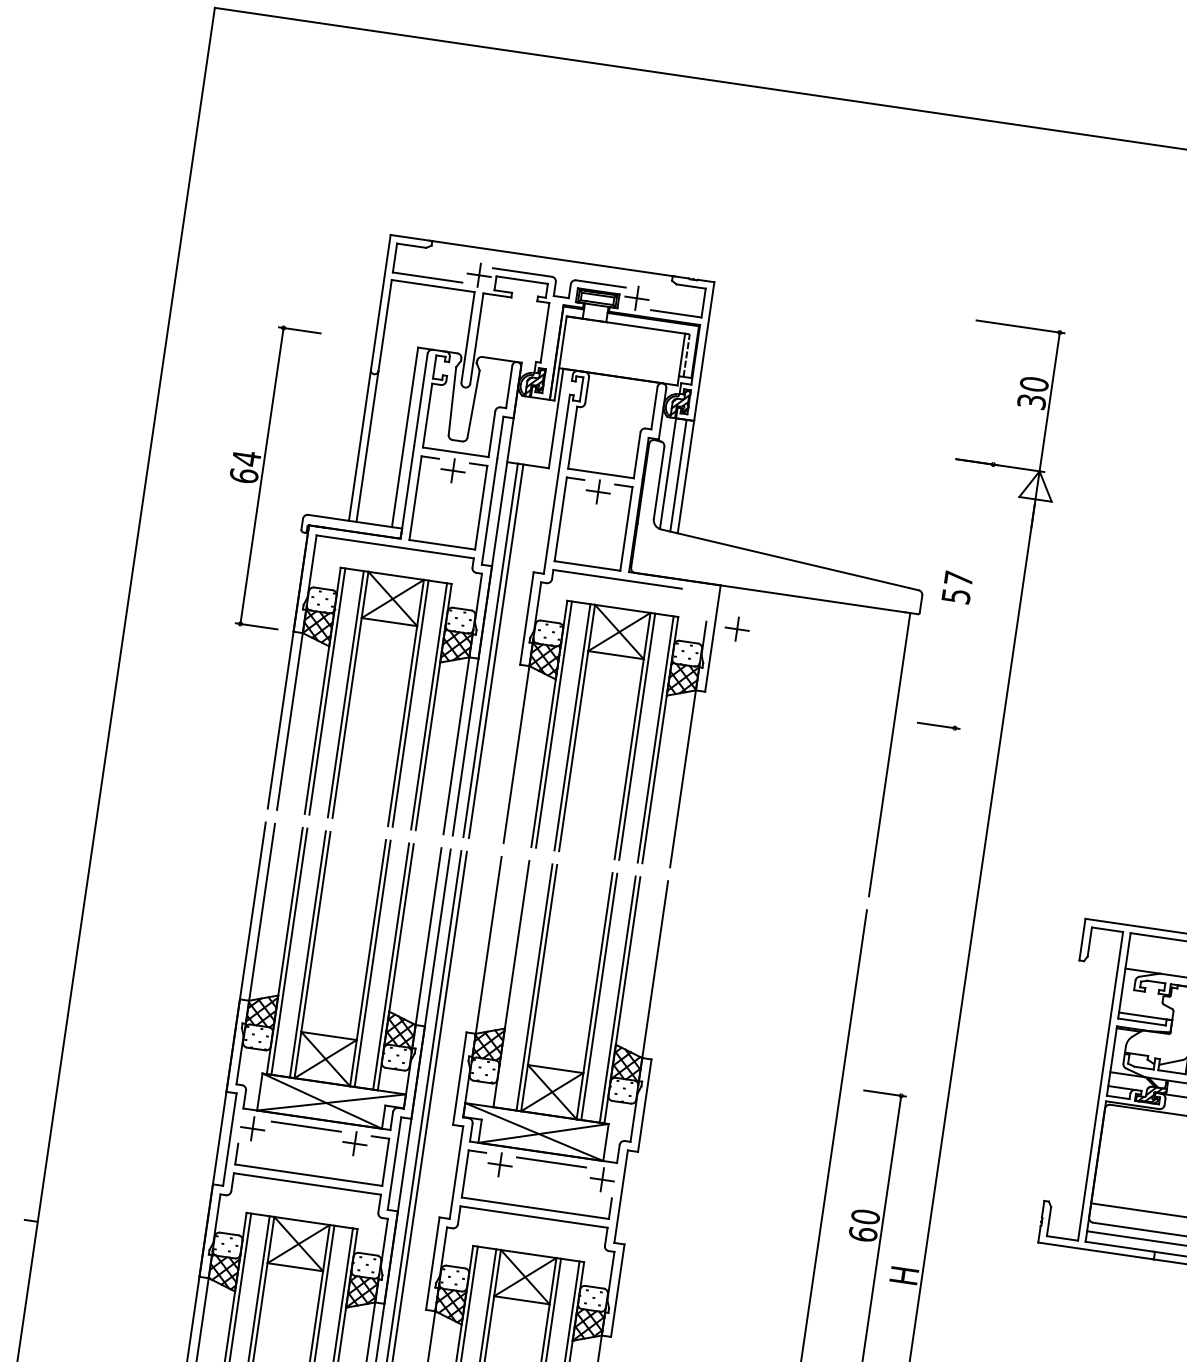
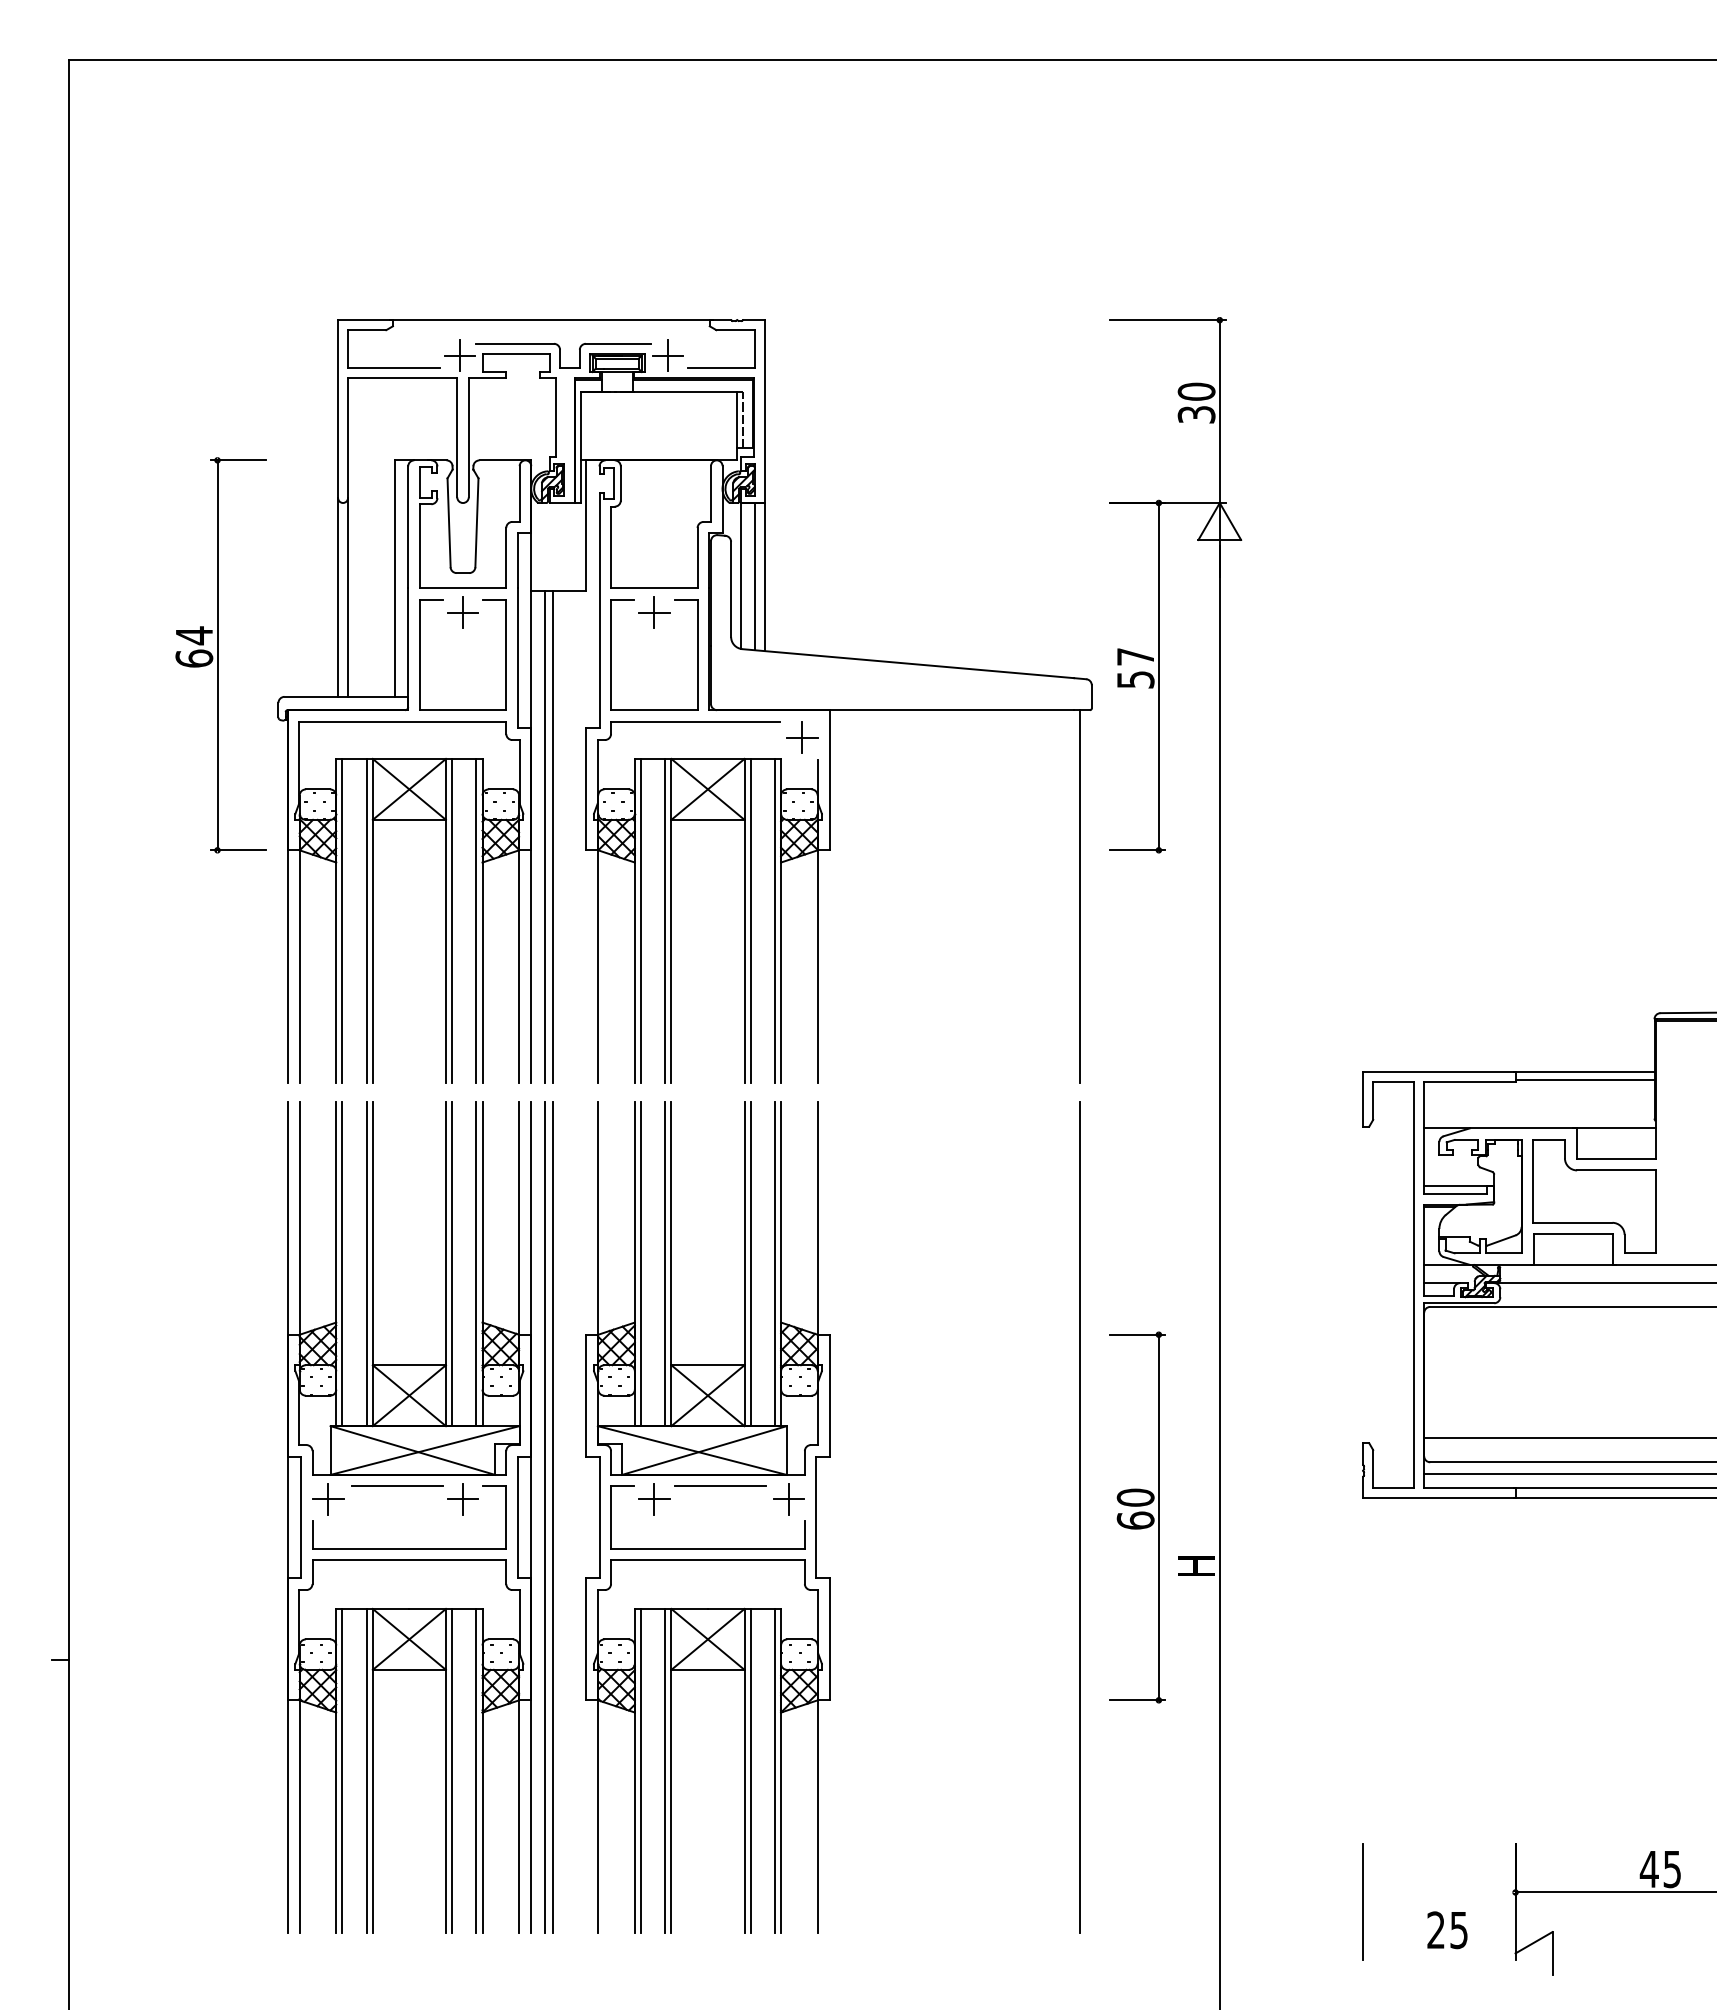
line: (973, 596) -> (1158, 676), added
part: (737, 629) -> (802, 737), moved
line: (515, 984) -> (640, 1263), added

